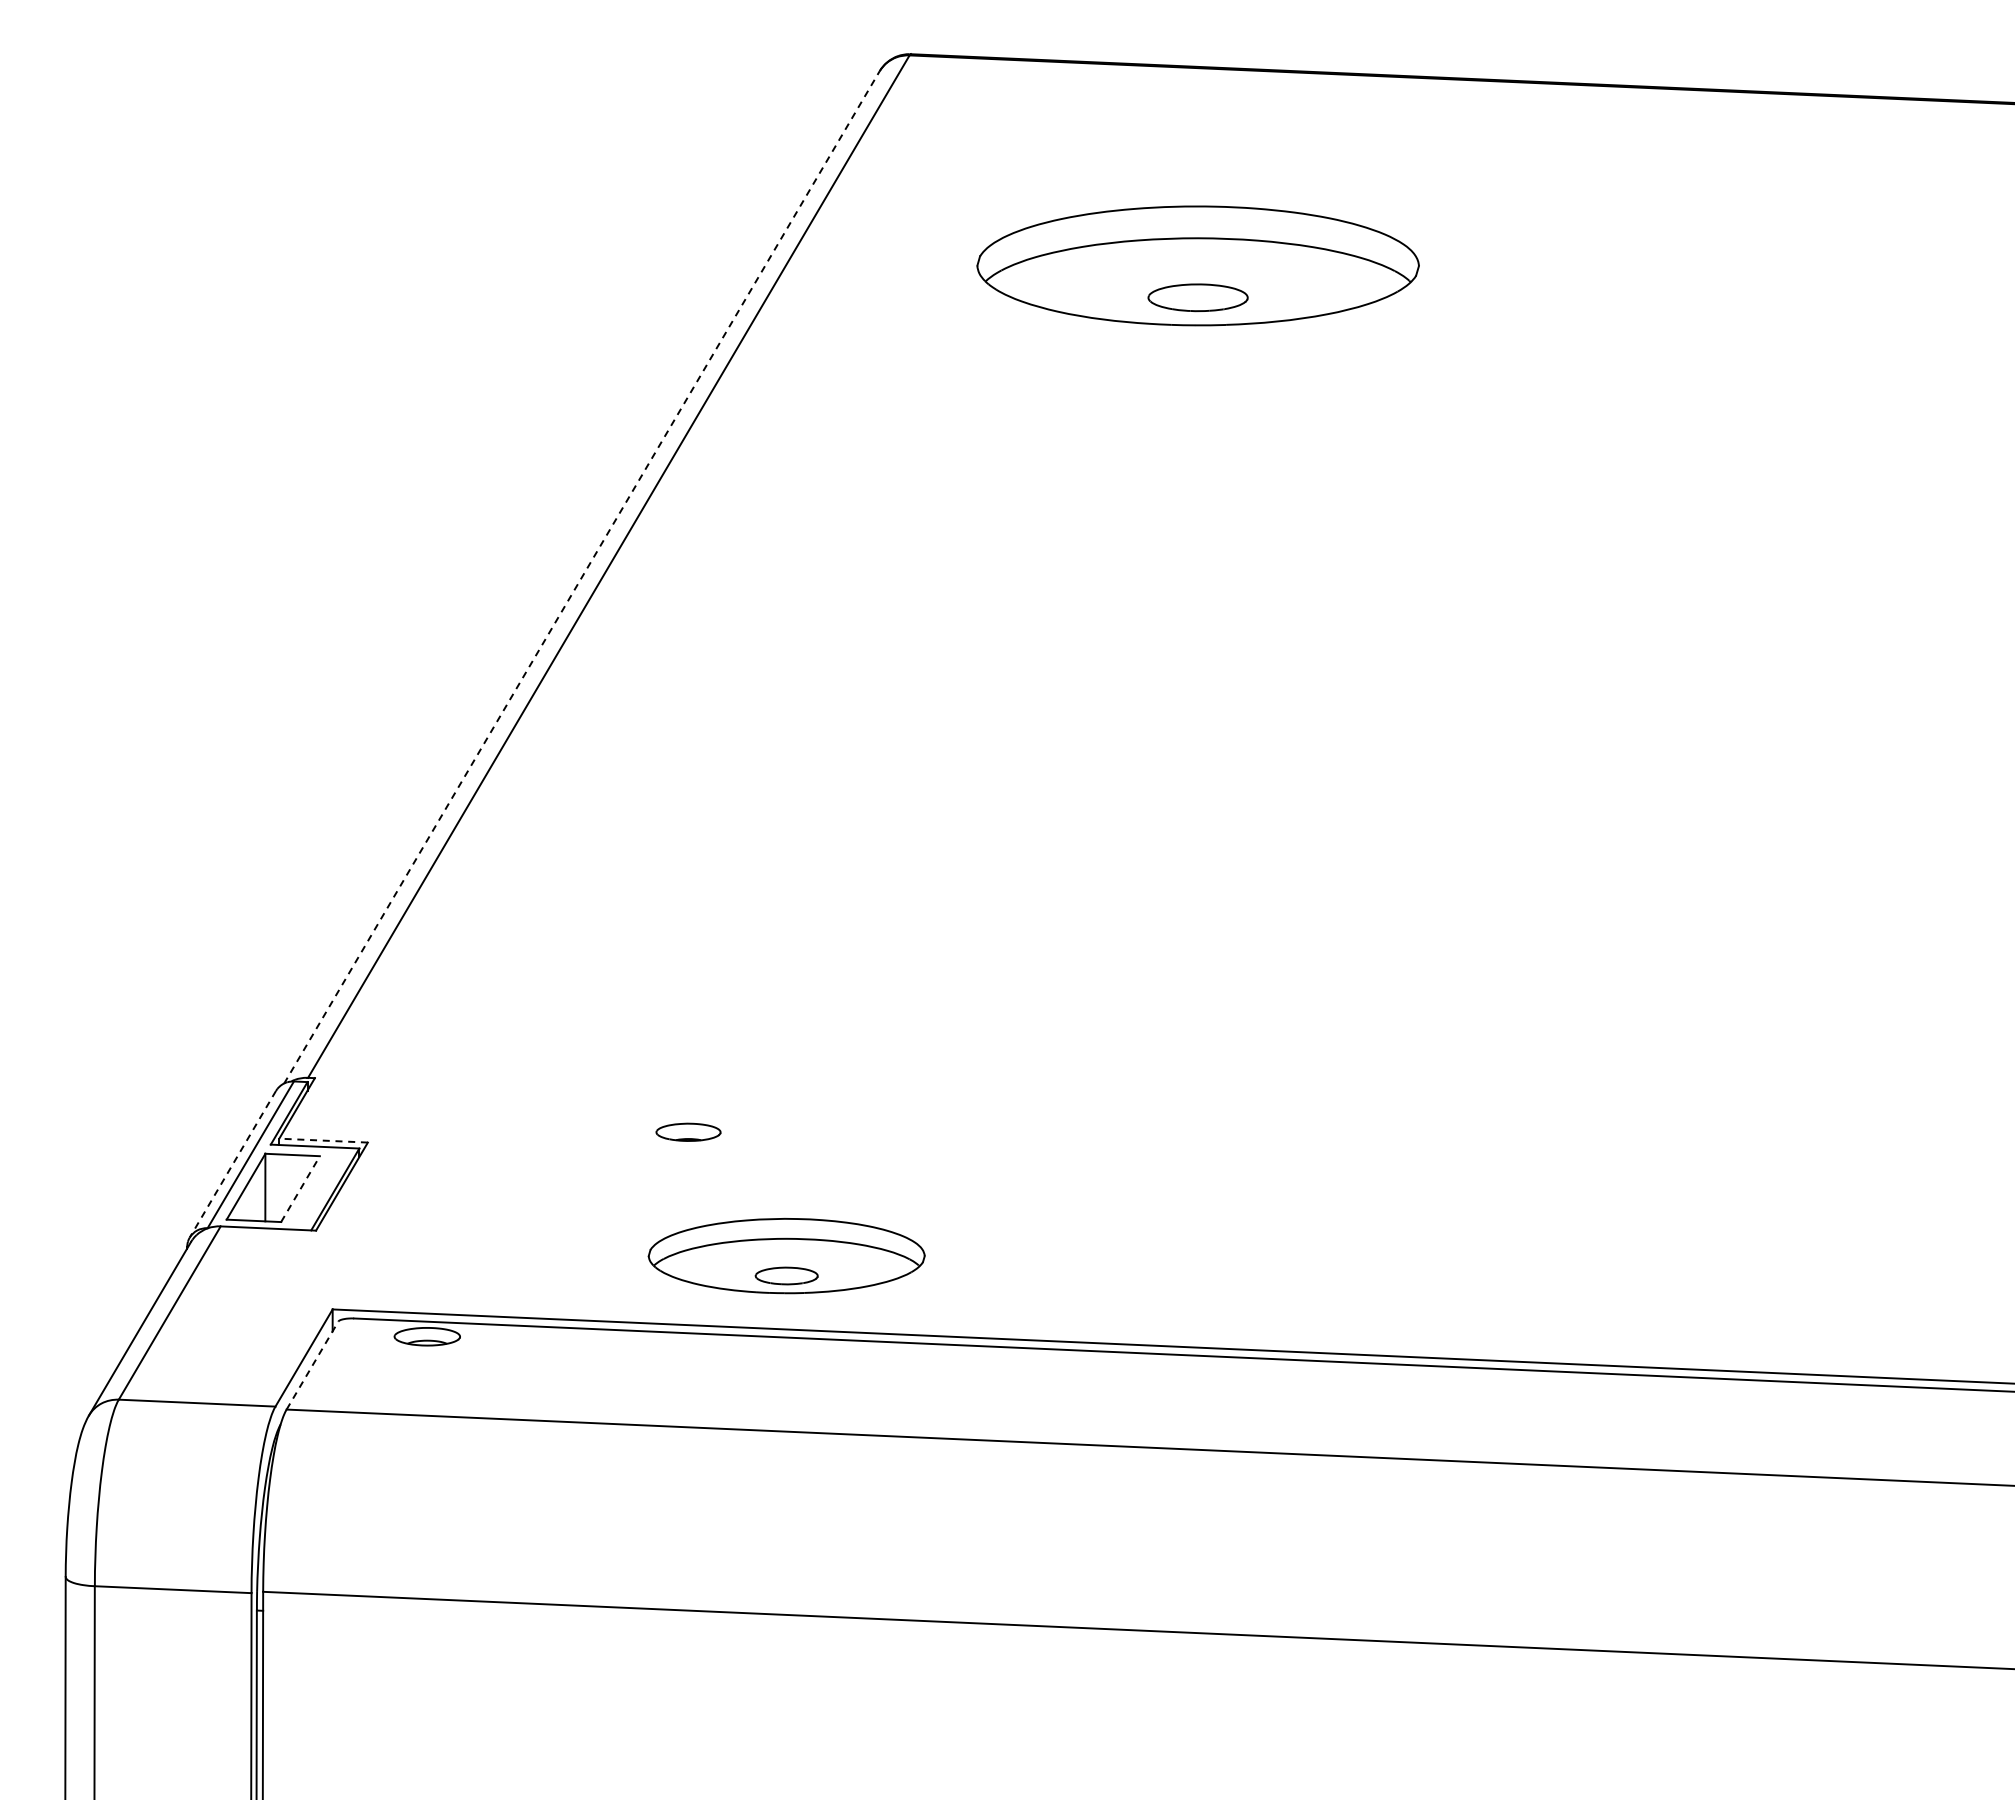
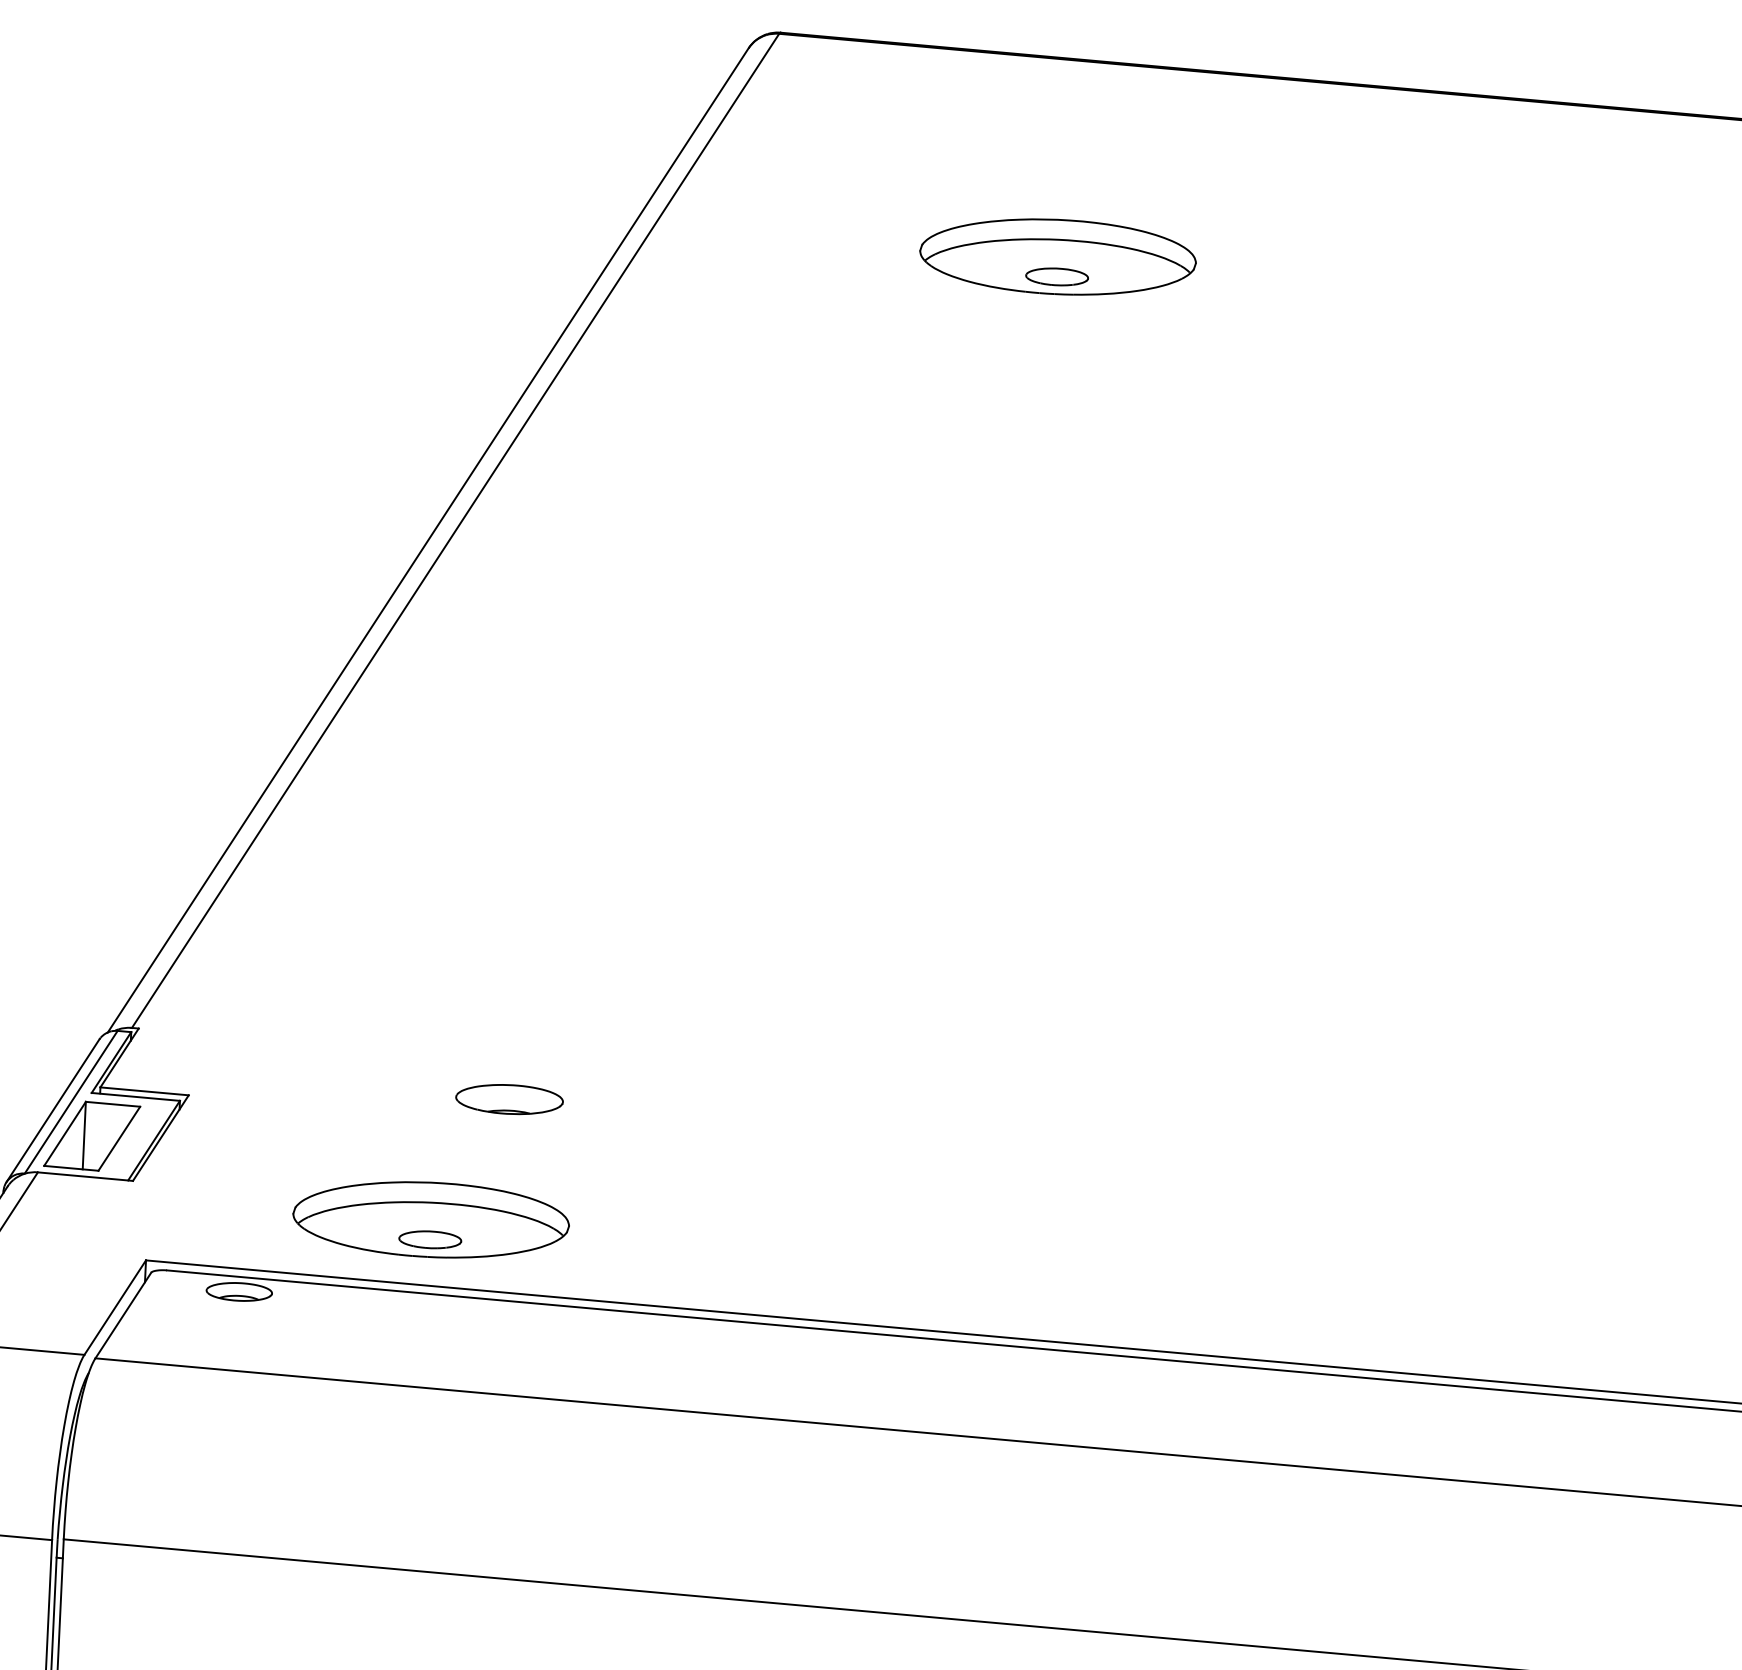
part: (1198, 265) -> (1058, 256), size x0.62
line: (582, 577) -> (428, 540), dashed -> solid
part: (688, 1132) -> (509, 1099), size x1.67
line: (323, 1140) -> (144, 1091), dashed -> solid
line: (232, 1164) -> (52, 1111), dashed -> solid
line: (300, 1188) -> (119, 1138), dashed -> solid
part: (786, 1256) -> (430, 1220), moved
line: (312, 1365) -> (123, 1315), dashed -> solid

